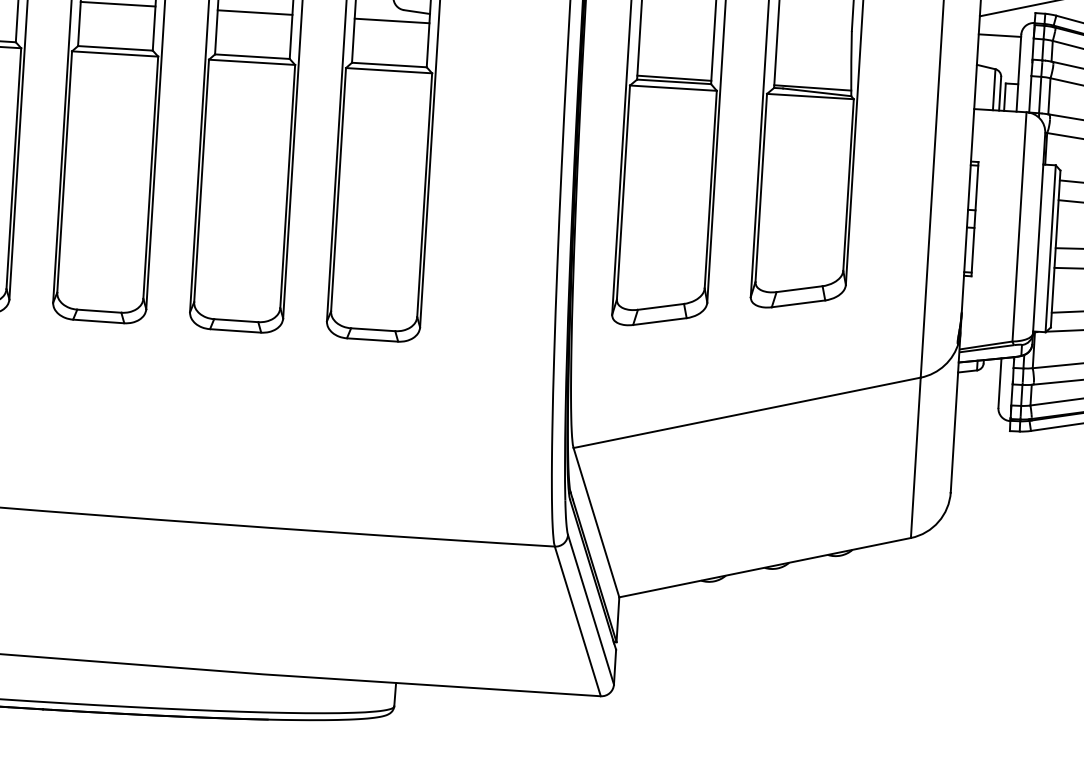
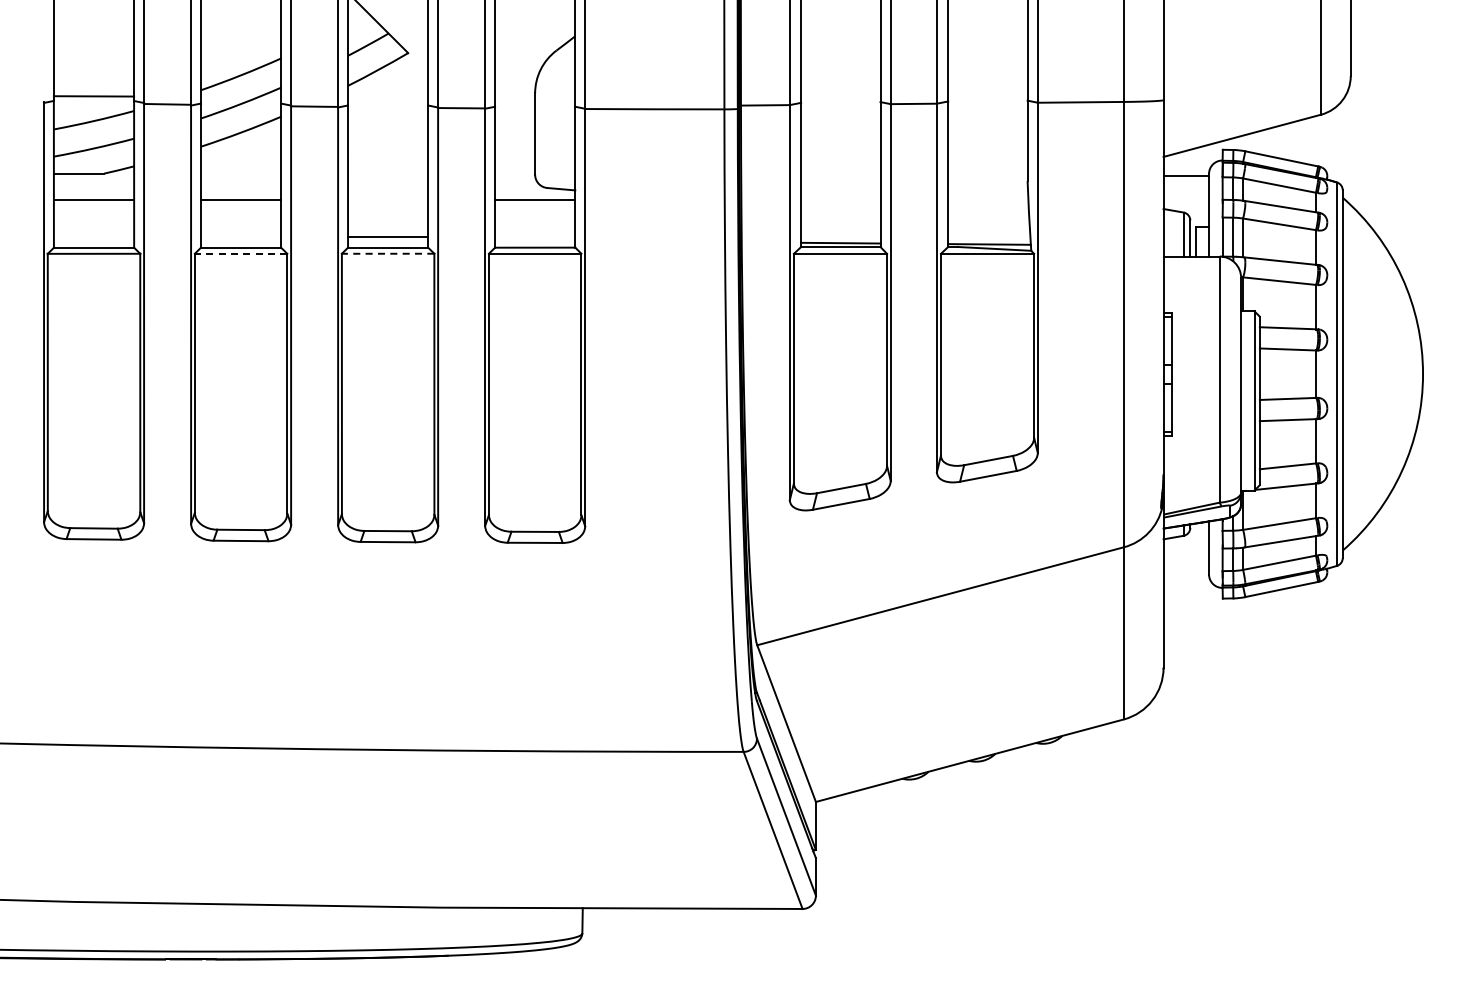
line: (254, 12) -> (387, 237), moved
line: (114, 53) -> (240, 253), solid -> dashed
line: (251, 62) -> (387, 253), solid -> dashed

